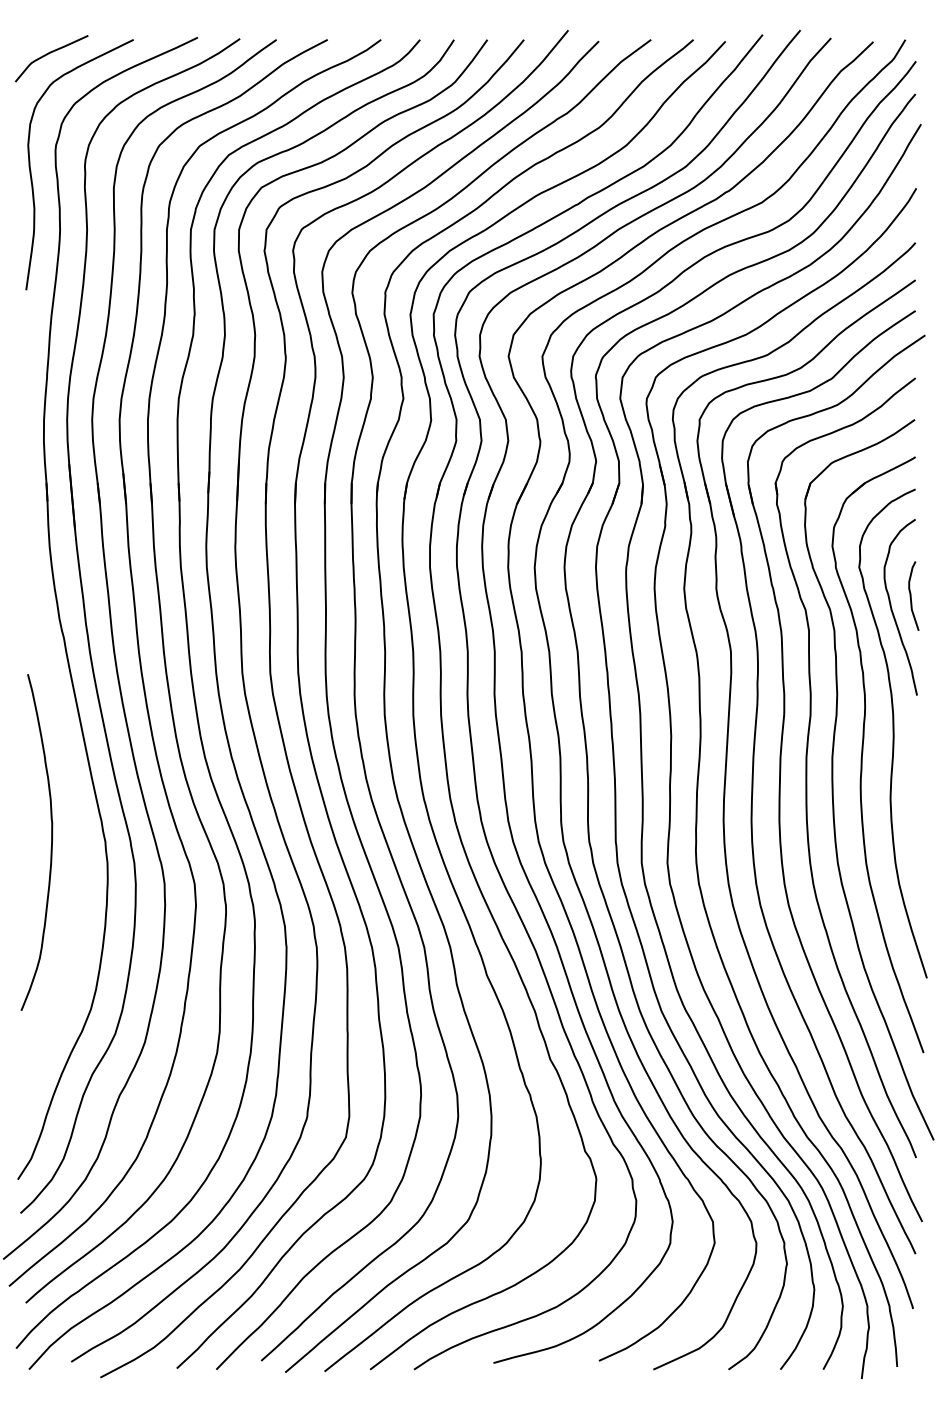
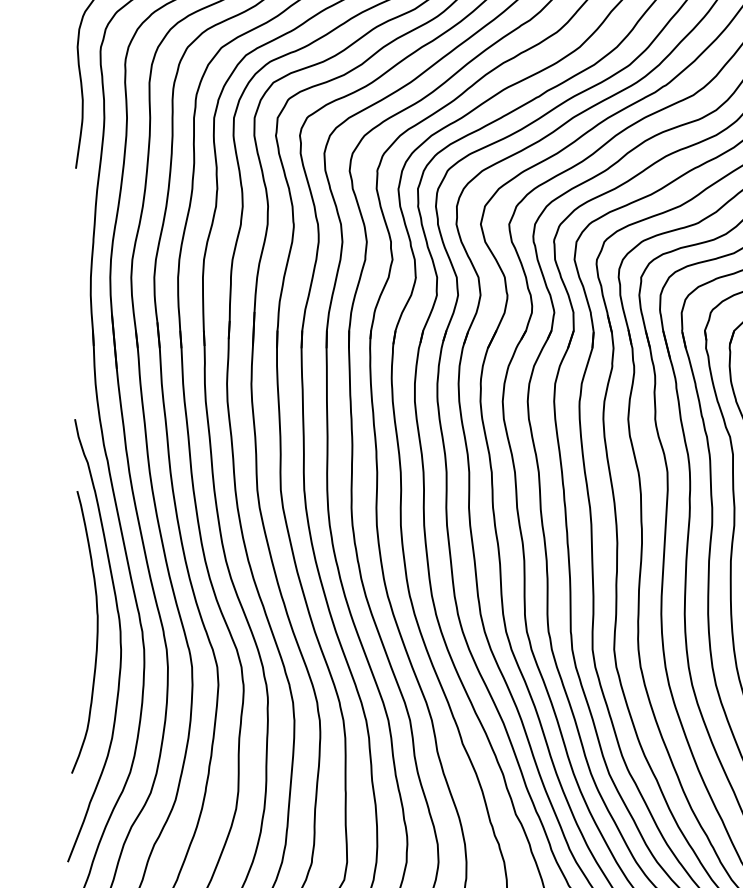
curve: (78, 852) -> (119, 640), added

